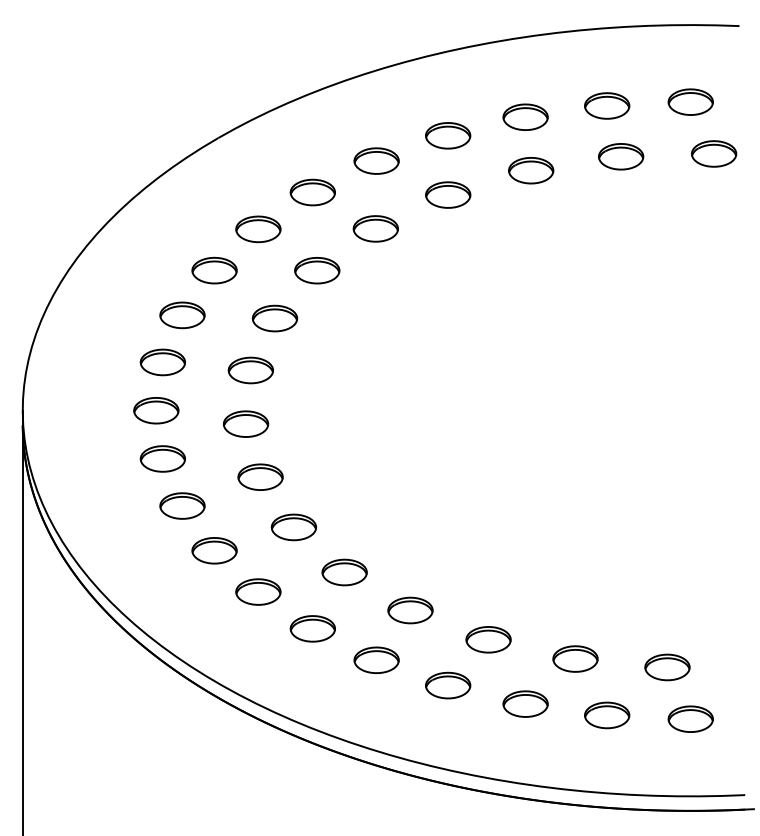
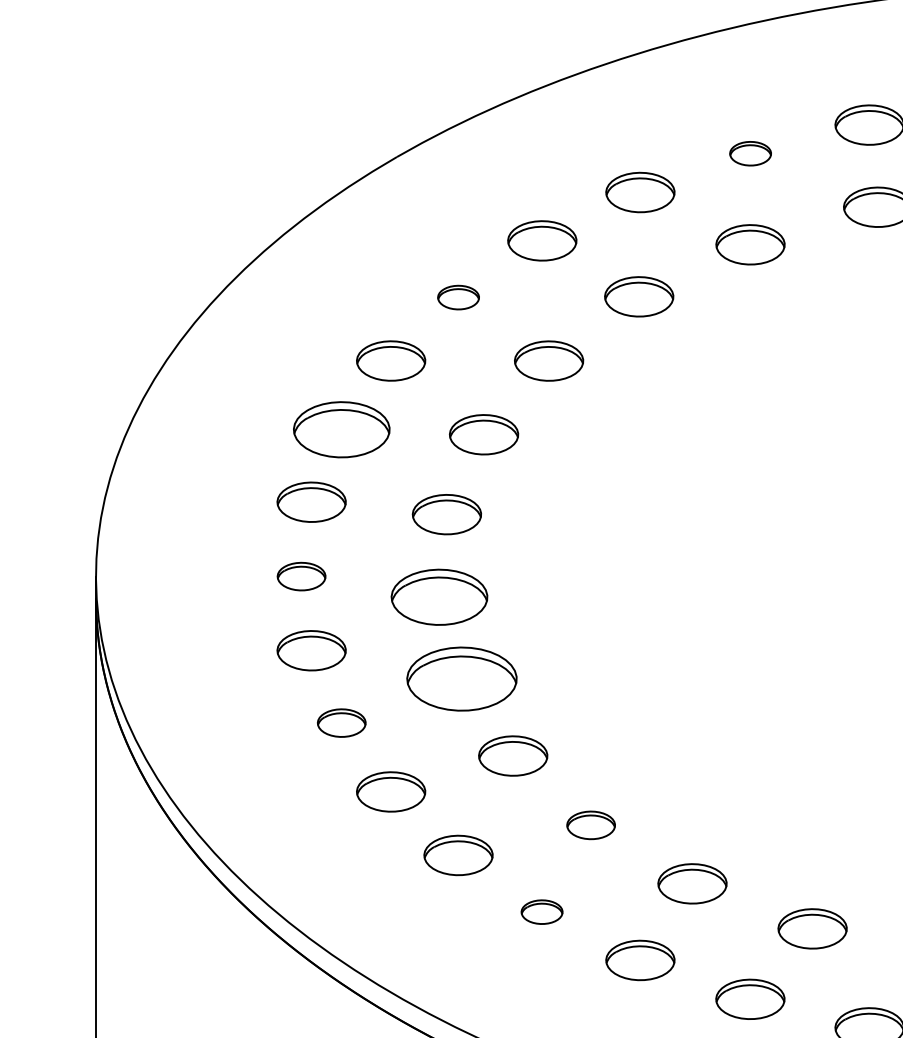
part: (448, 135) -> (750, 153), size x0.6
part: (258, 229) -> (458, 297), size x0.6
part: (182, 315) -> (341, 430), size x1.4
part: (156, 410) -> (301, 576), size x0.7
part: (245, 423) -> (438, 596), size x1.4
part: (260, 476) -> (461, 677), size x1.6
part: (182, 505) -> (341, 722), size x0.7
part: (344, 572) -> (590, 825), size x0.7
part: (312, 628) -> (541, 911), size x0.6

